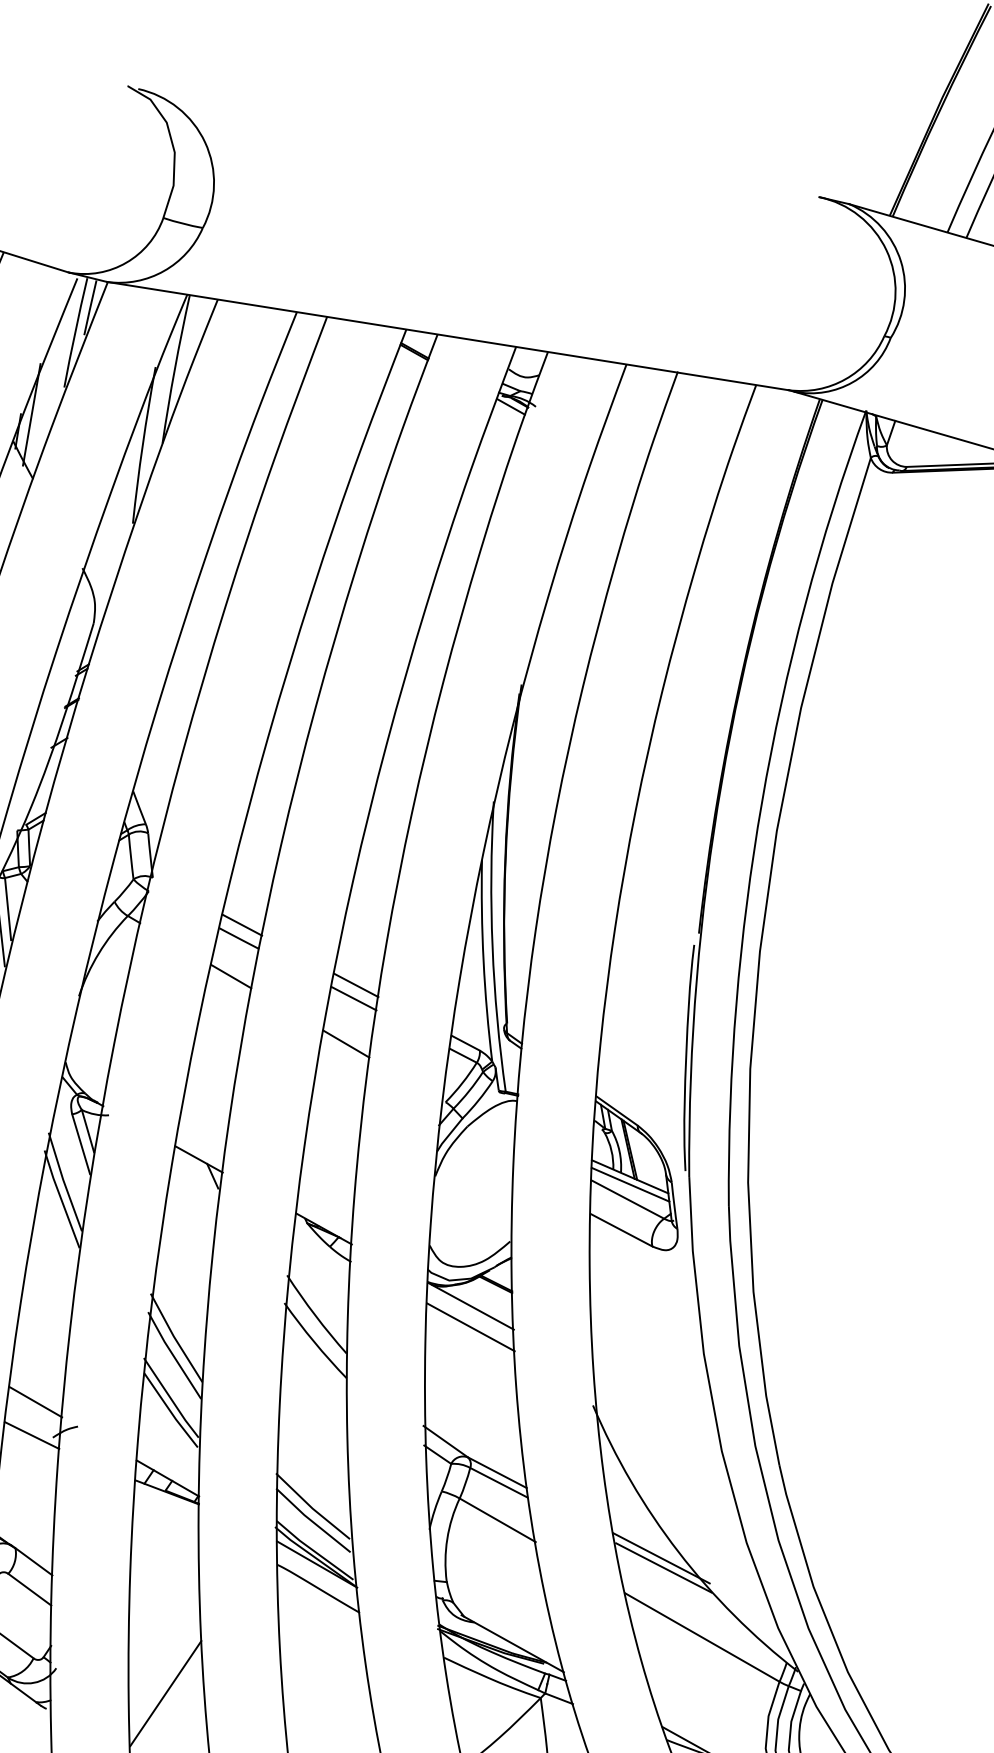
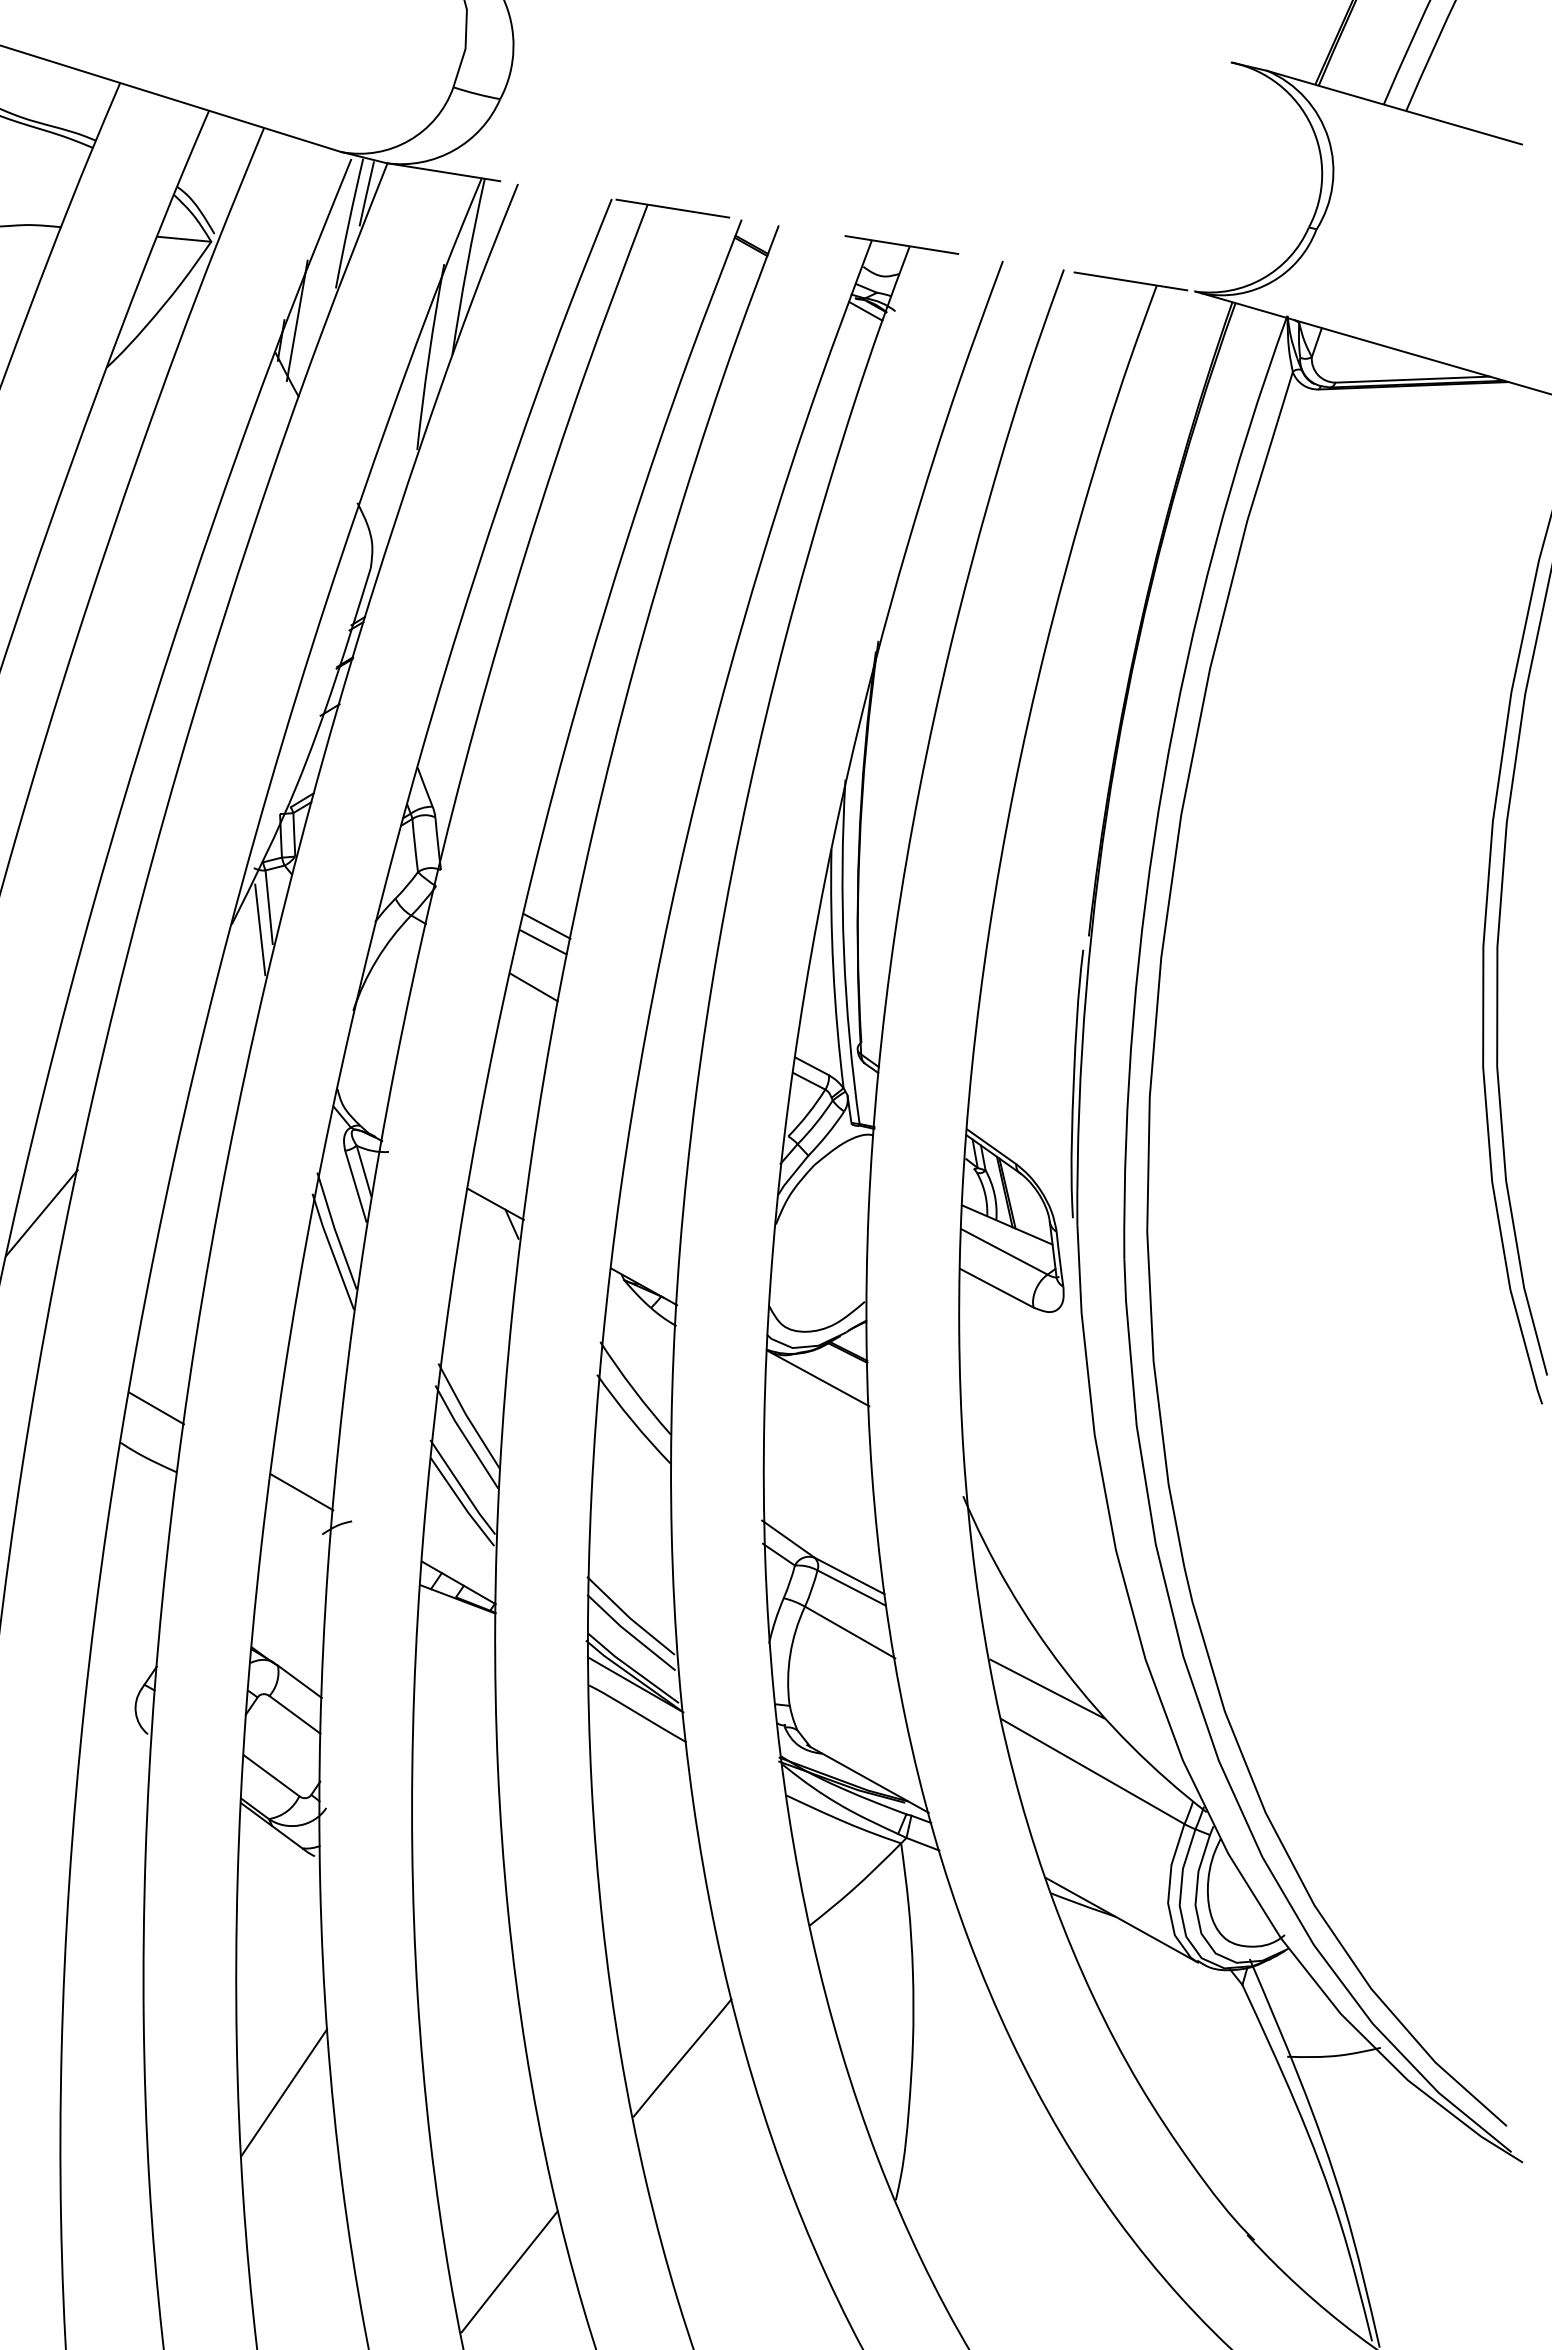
line: (448, 336) -> (791, 227), solid -> dashed
line: (356, 985) -> (682, 997), removed
line: (353, 998) -> (679, 1013), removed
line: (346, 1044) -> (670, 1067), removed
line: (630, 1184) -> (1007, 1234), removed
line: (471, 1327) -> (818, 1403), removed
line: (31, 1435) -> (297, 1531), removed
line: (661, 1558) -> (1044, 1677), removed
line: (165, 1693) -> (456, 1837), removed

